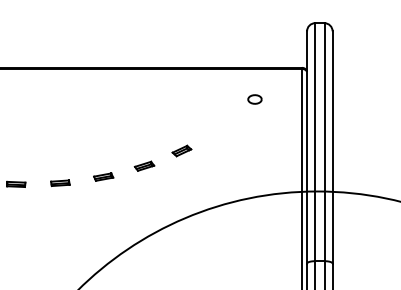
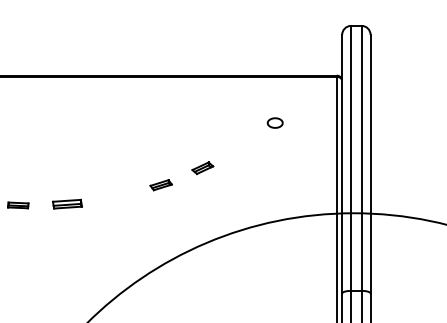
part: (254, 99) -> (274, 123), moved
part: (103, 176) -> (115, 196), removed
part: (60, 182) -> (67, 203), size x1.4

